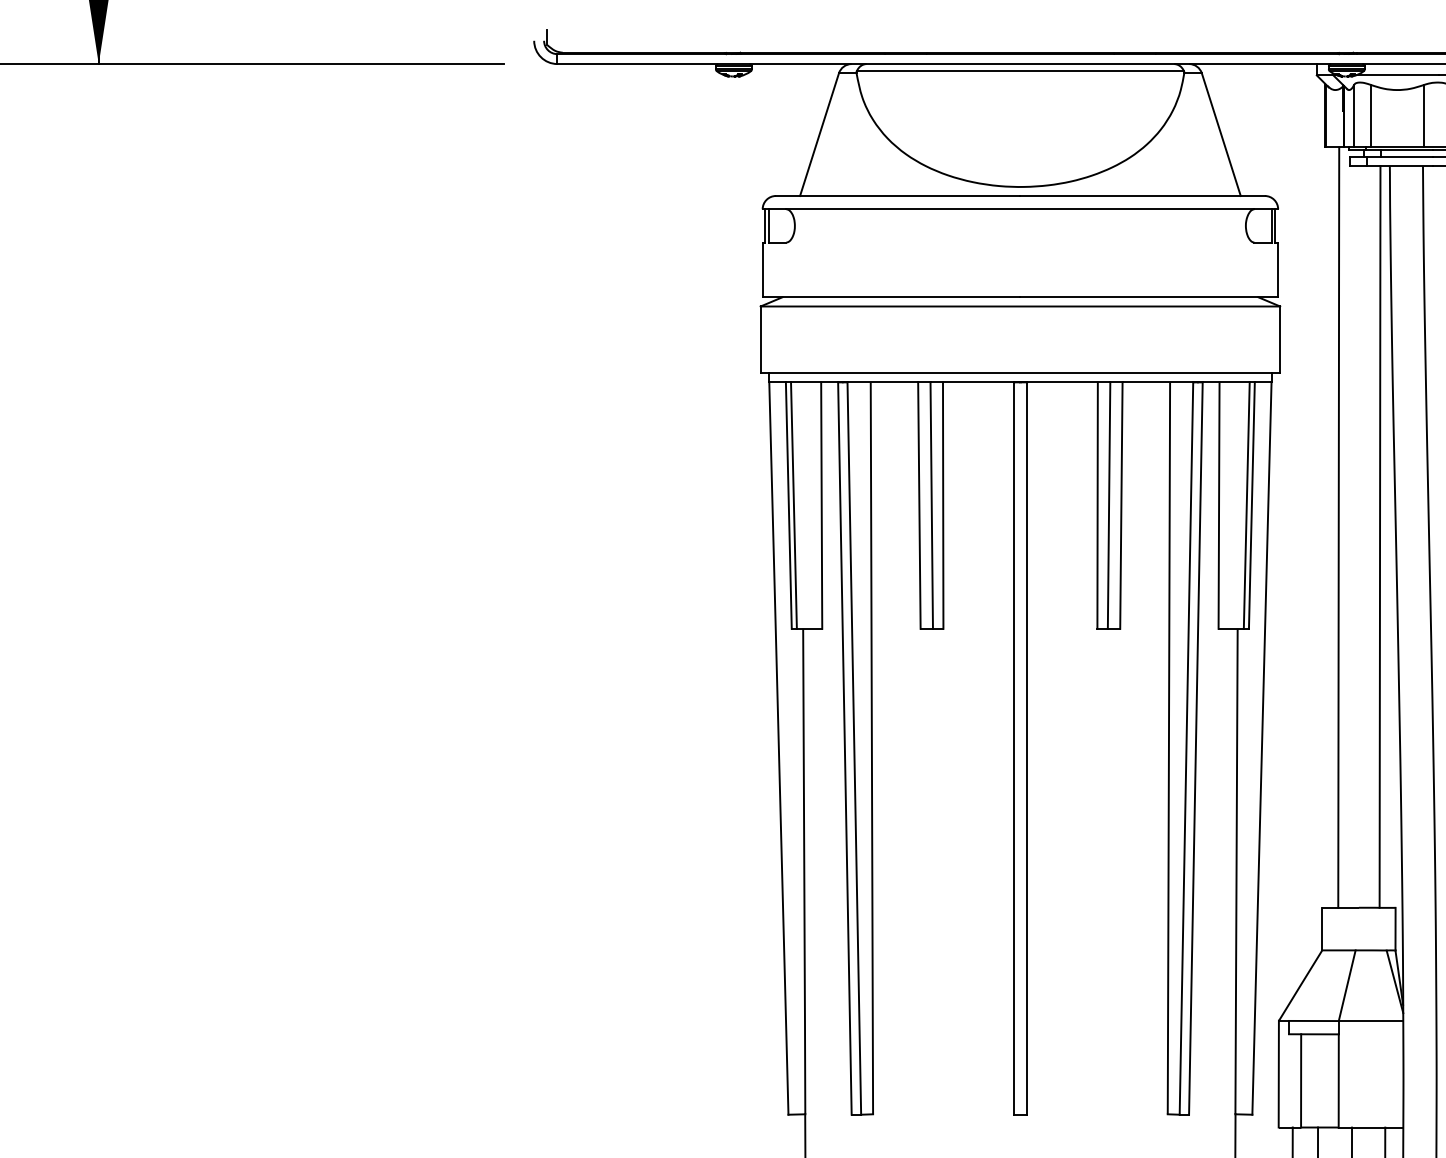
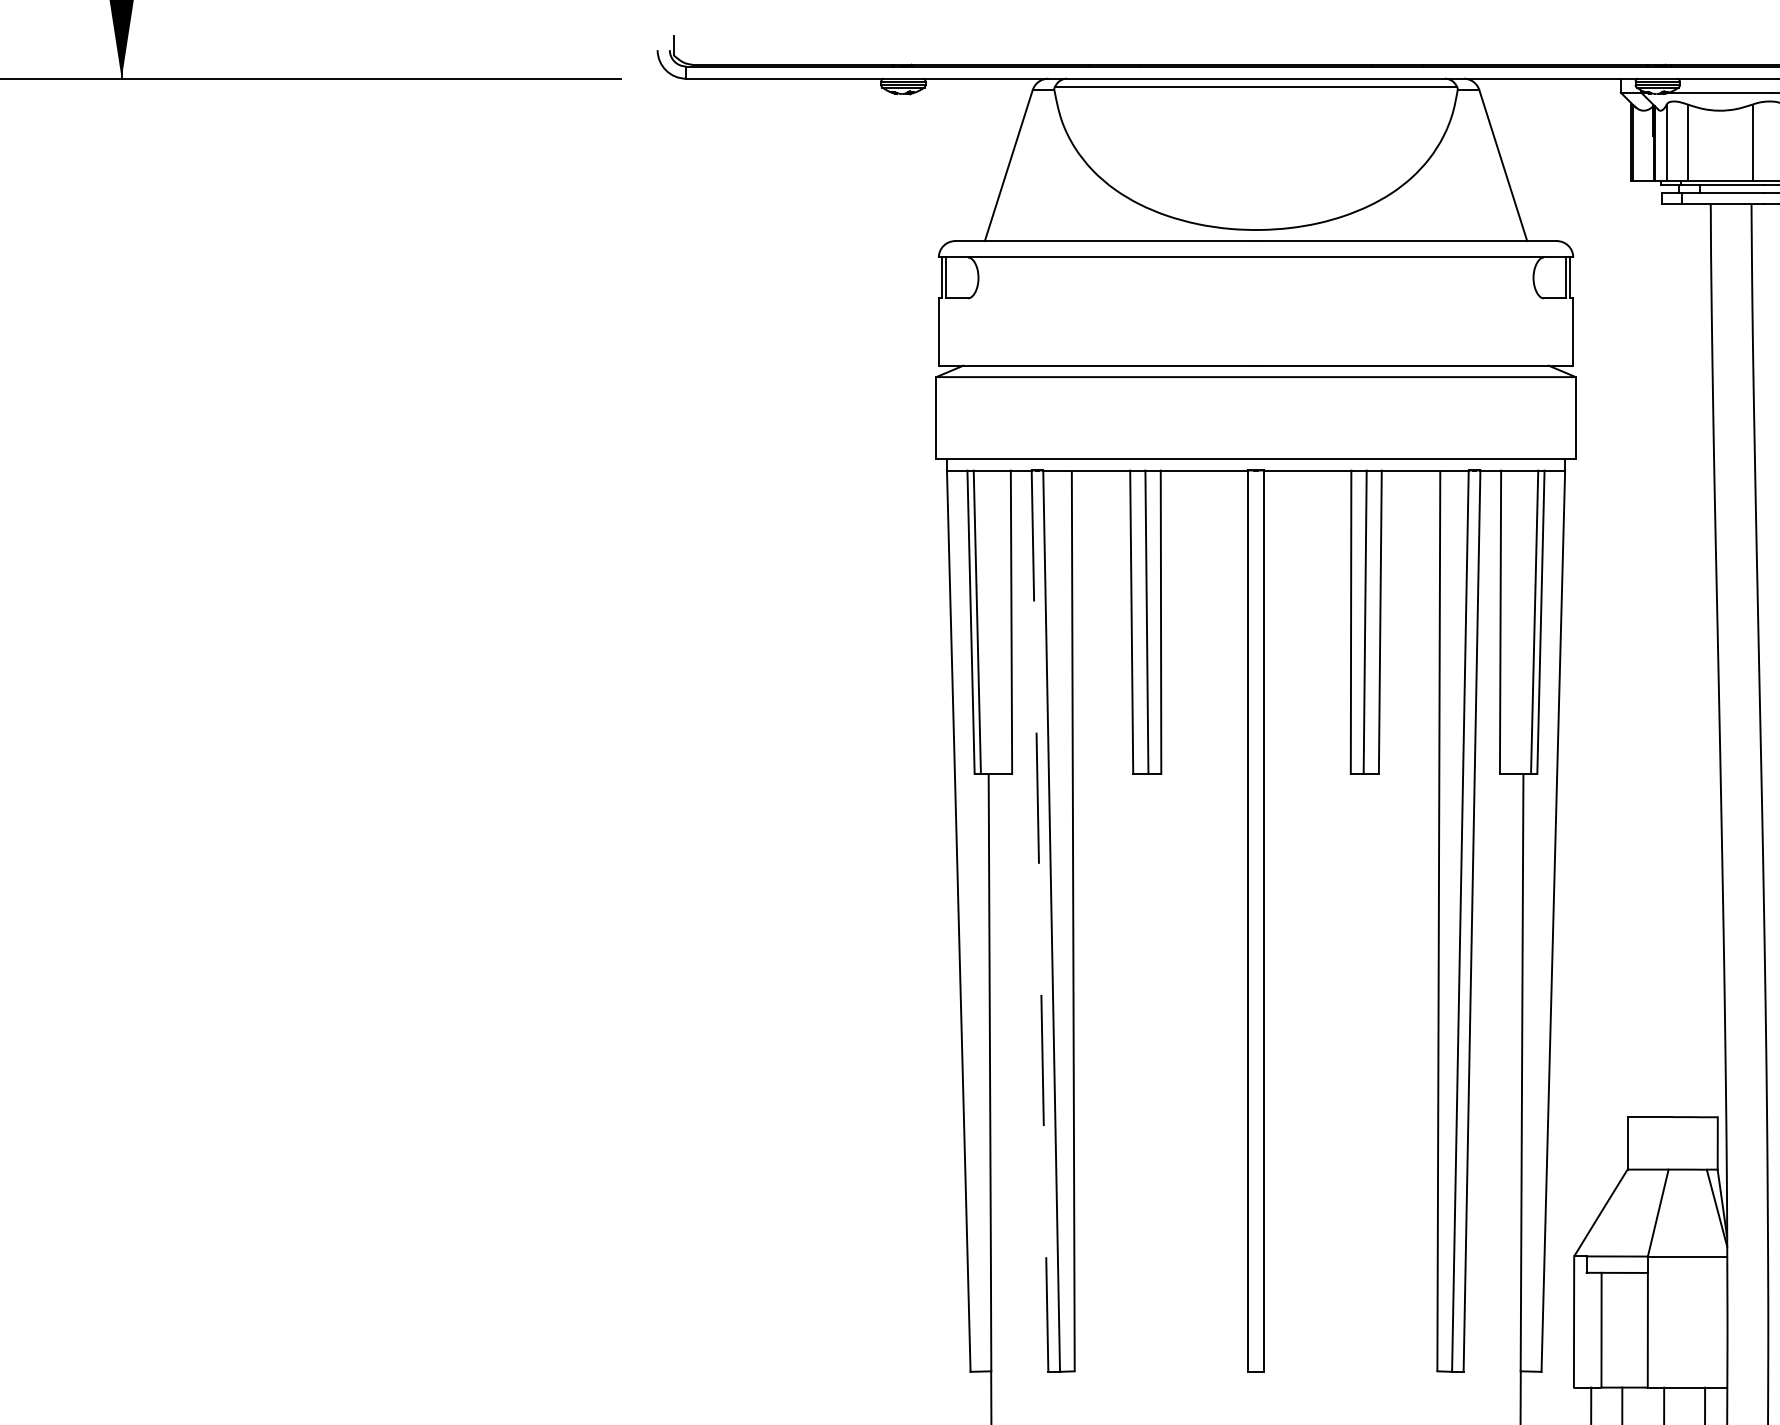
line: (1338, 527) -> (1647, 649), removed
line: (1379, 536) -> (1698, 660), removed
line: (845, 748) -> (1040, 921), solid -> dashed

